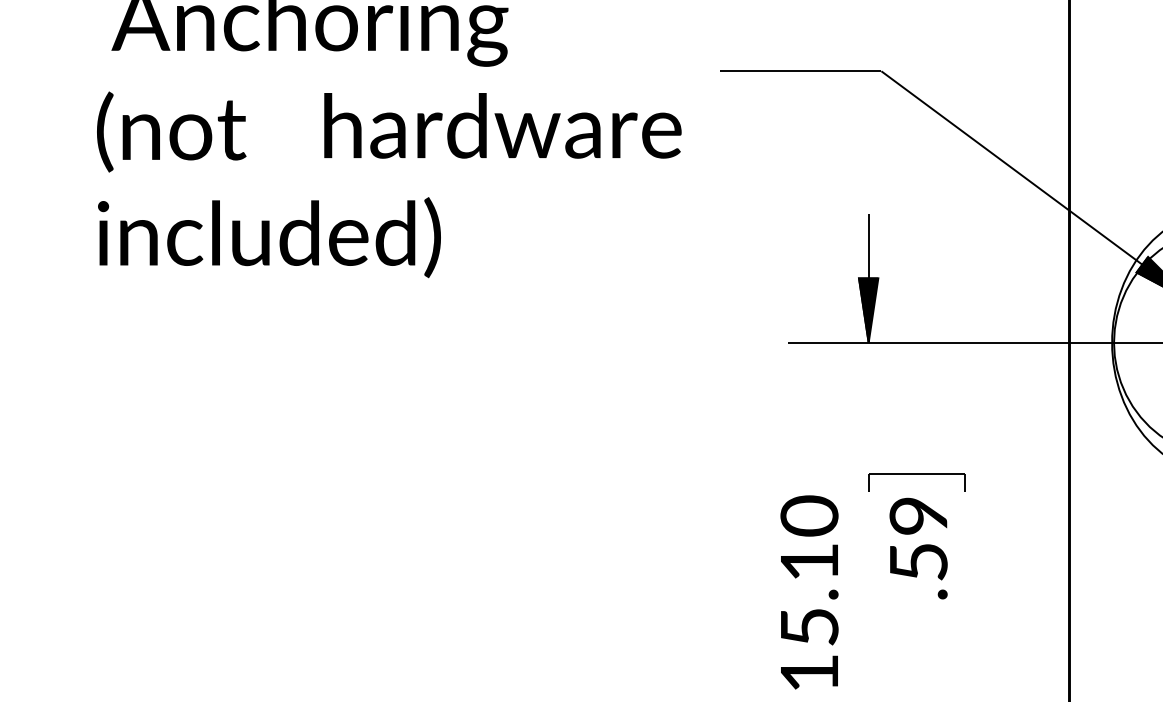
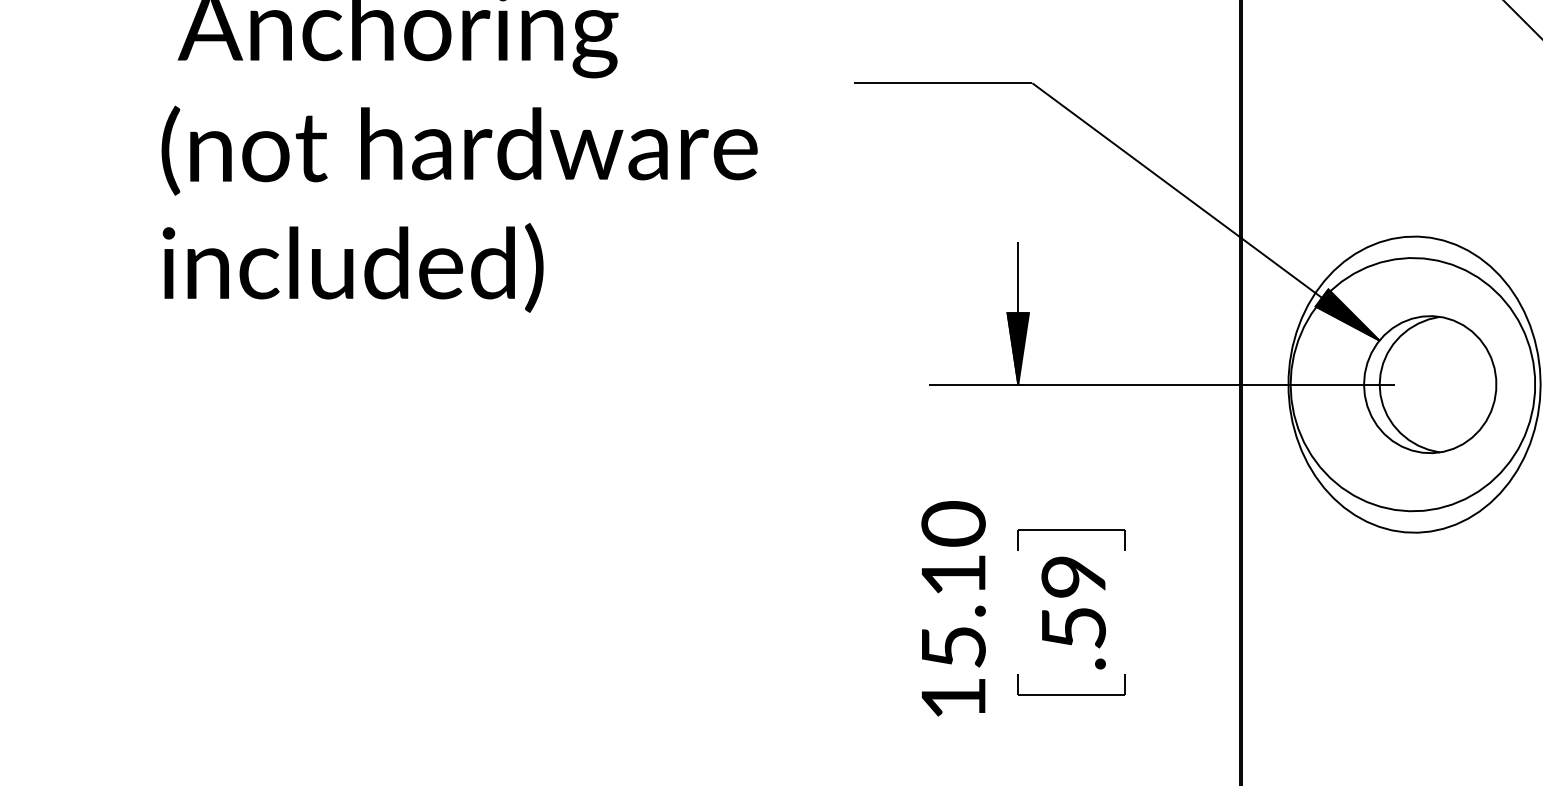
text: (503, 125) -> (559, 143), moved
text: (809, 592) -> (953, 608), moved
part: (916, 621) -> (1071, 694), added

